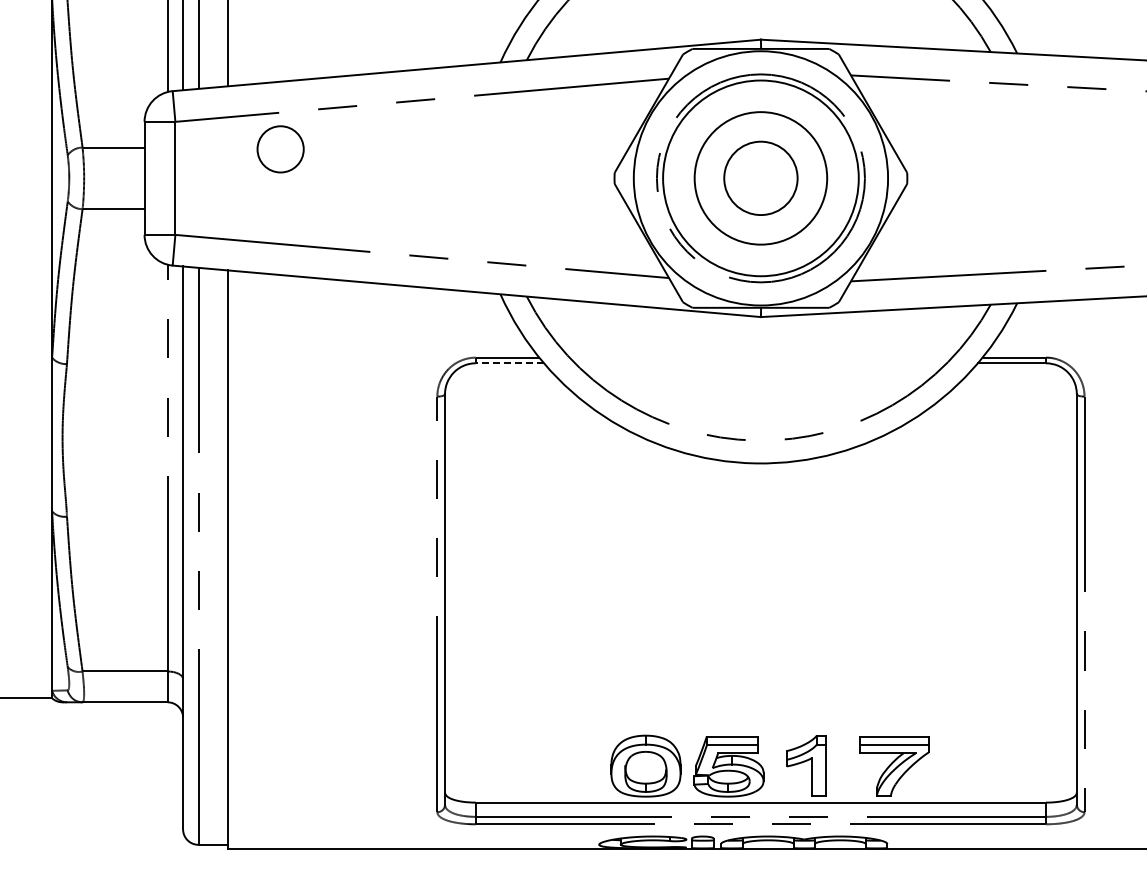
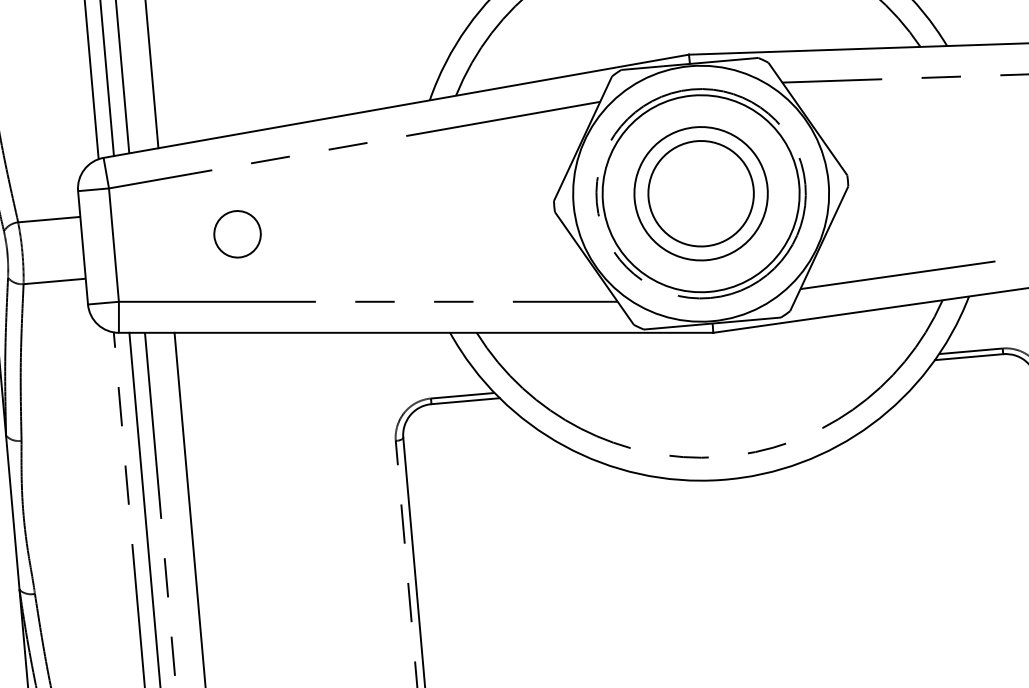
circle: (280, 149) -> (237, 234), moved
circle: (760, 178) -> (700, 193), size x1.43
line: (509, 363) -> (465, 401), dashed -> solid

